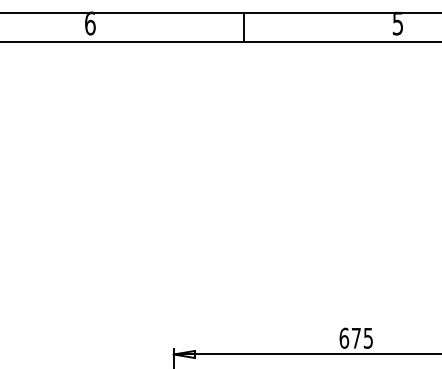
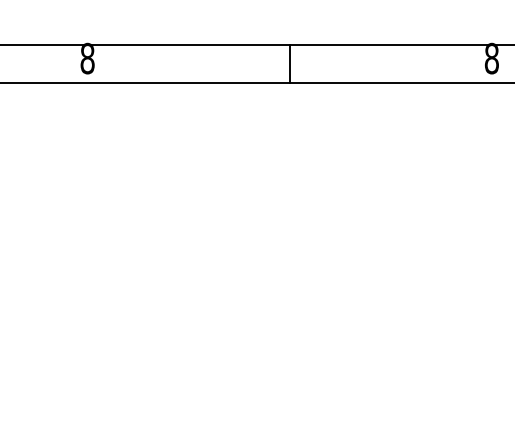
text: (90, 23) -> (87, 58), 6 -> 8
text: (397, 23) -> (491, 58), 5 -> 8

